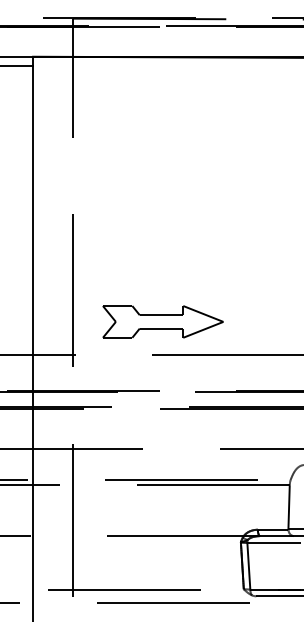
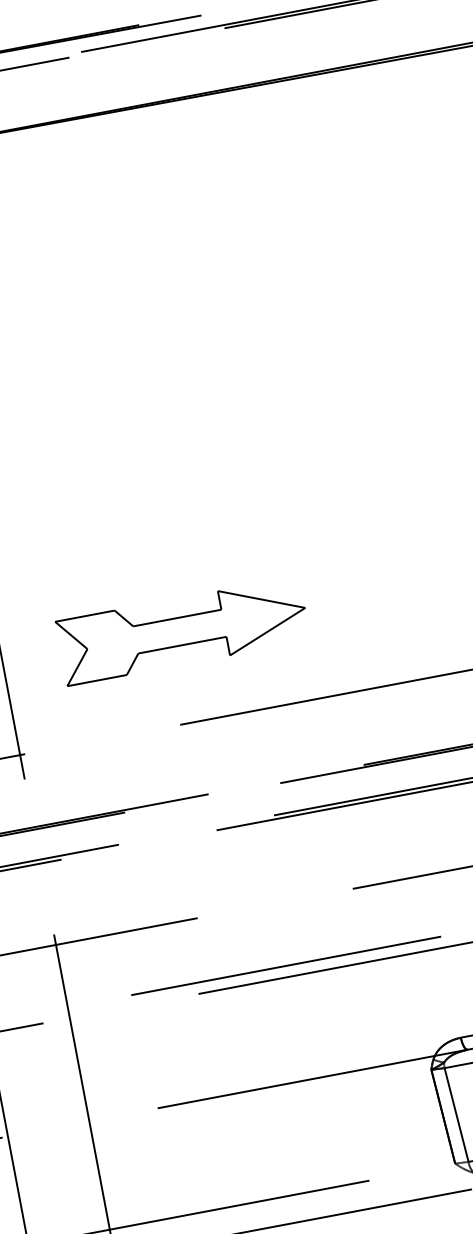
part: (162, 321) -> (181, 630), moved

